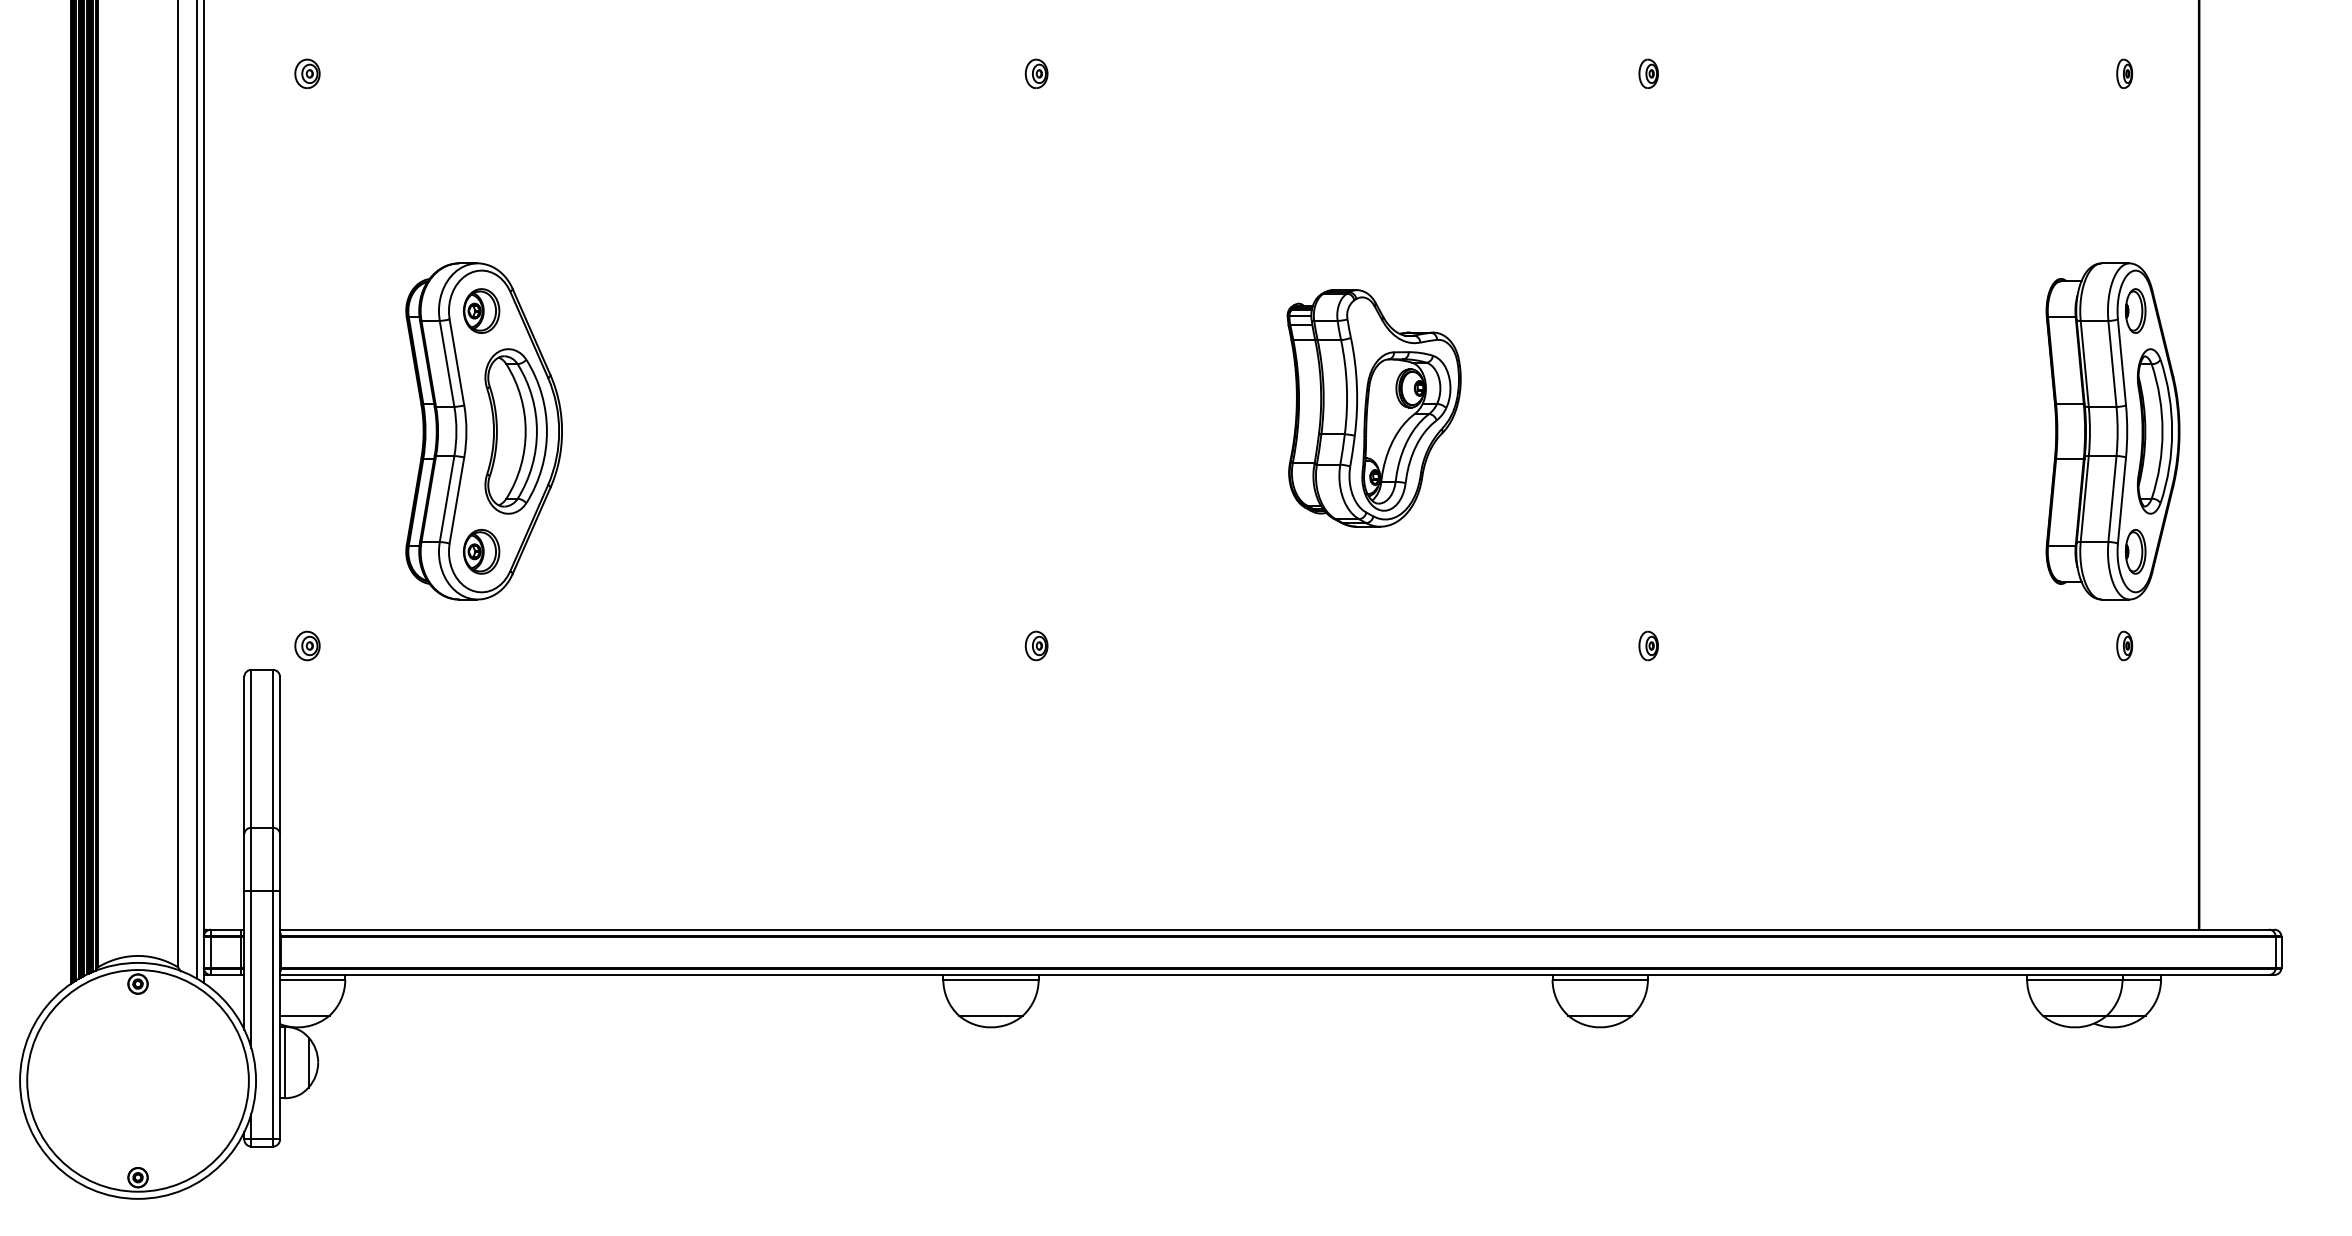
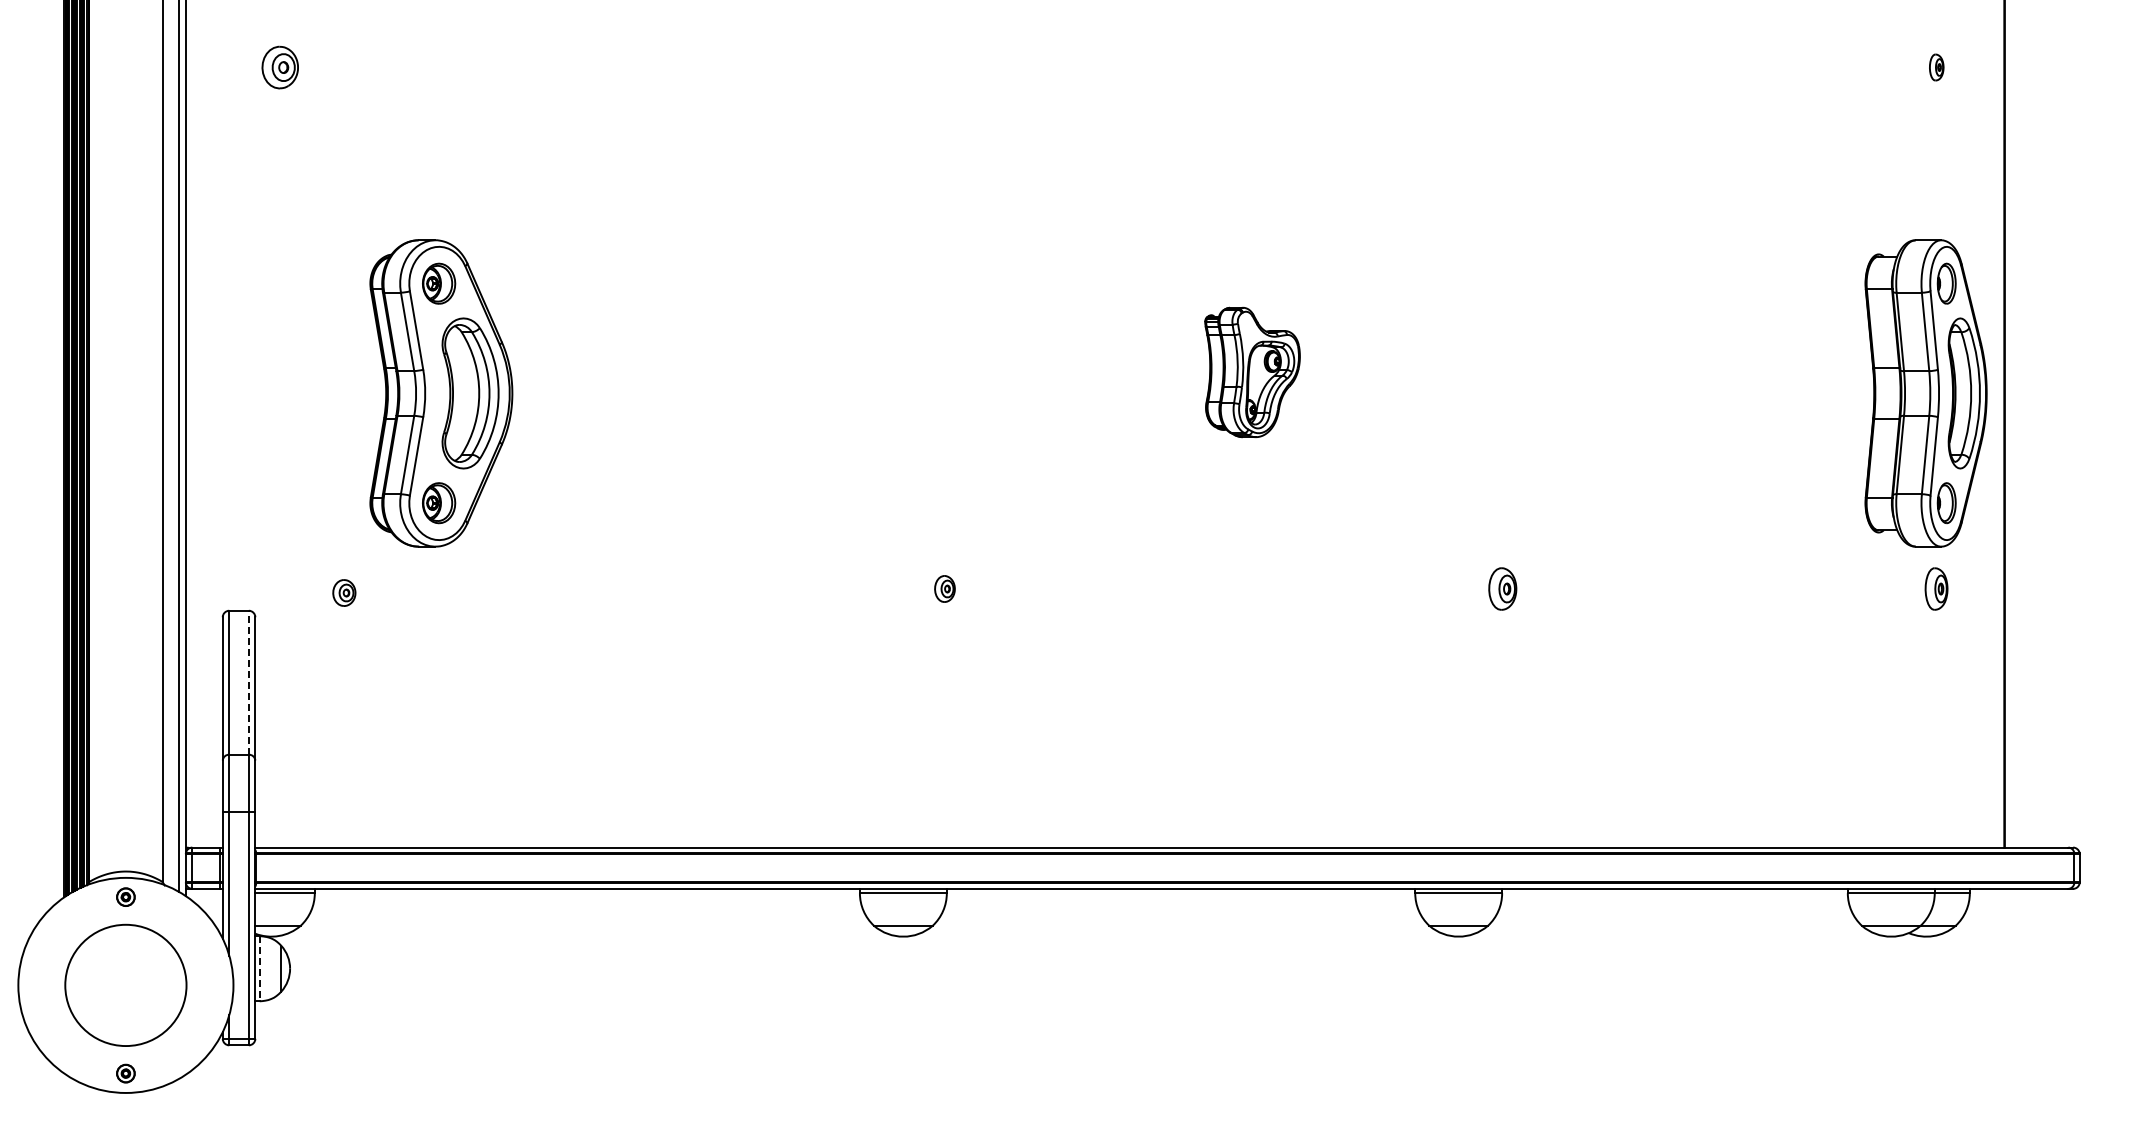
part: (307, 73) -> (280, 67), size x1.6
part: (1036, 73) -> (944, 67), removed
part: (1648, 73) -> (1502, 67), removed
part: (1374, 408) -> (1252, 372), size x0.6
part: (307, 645) -> (344, 592), moved
part: (1648, 645) -> (1502, 588), size x1.6
part: (2124, 645) -> (1936, 588), size x1.6
line: (272, 748) -> (248, 682), solid -> dashed
line: (284, 1062) -> (259, 968), solid -> dashed
circle: (137, 1080) -> (125, 985), size x0.6

